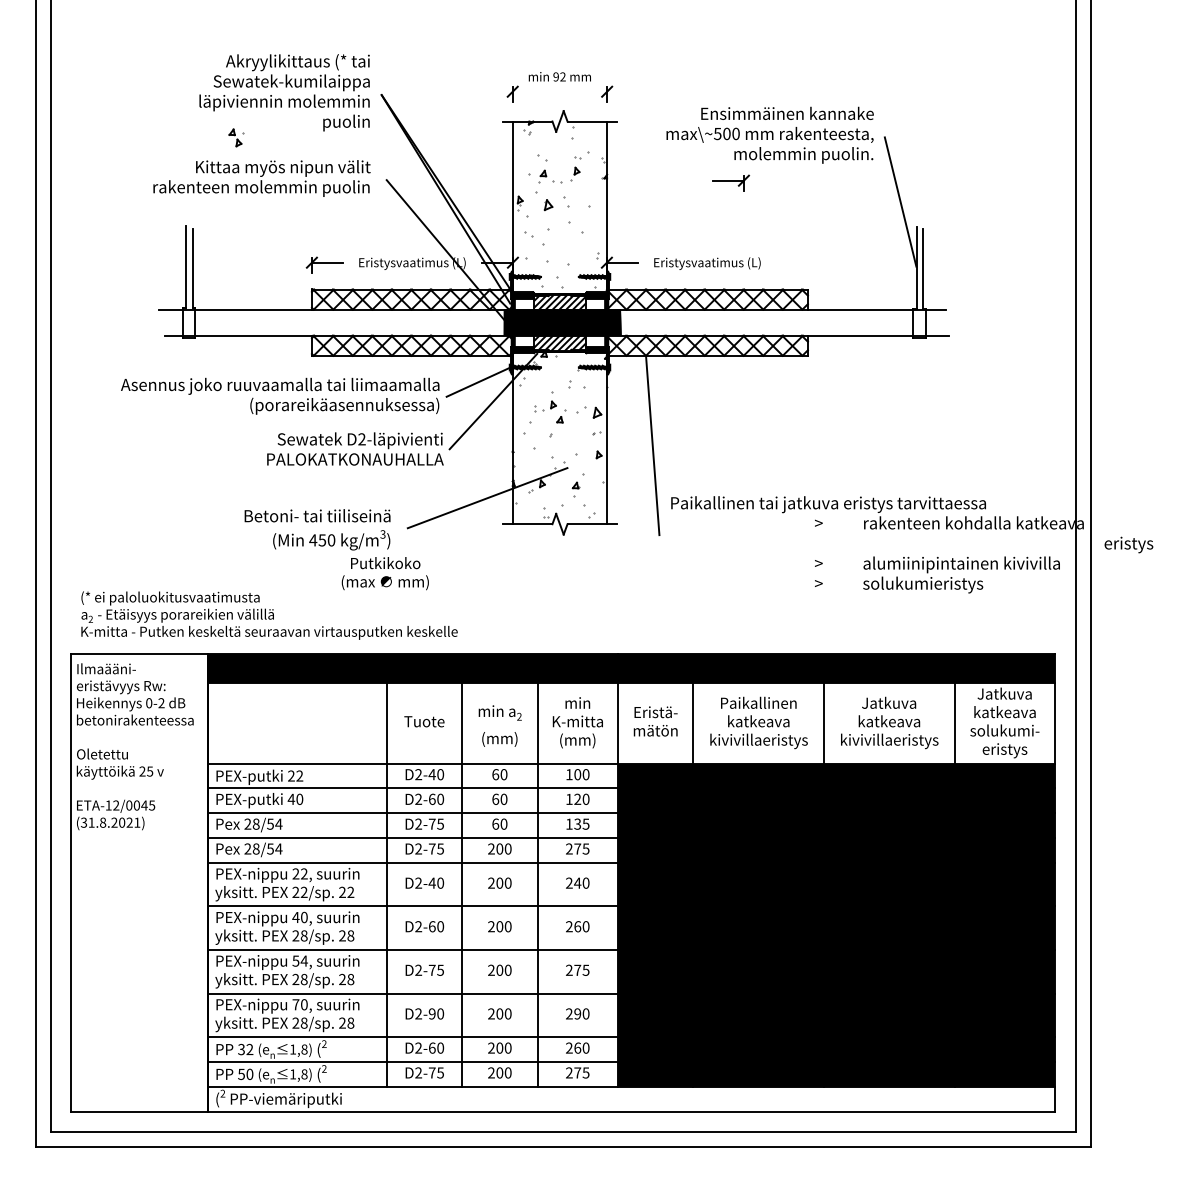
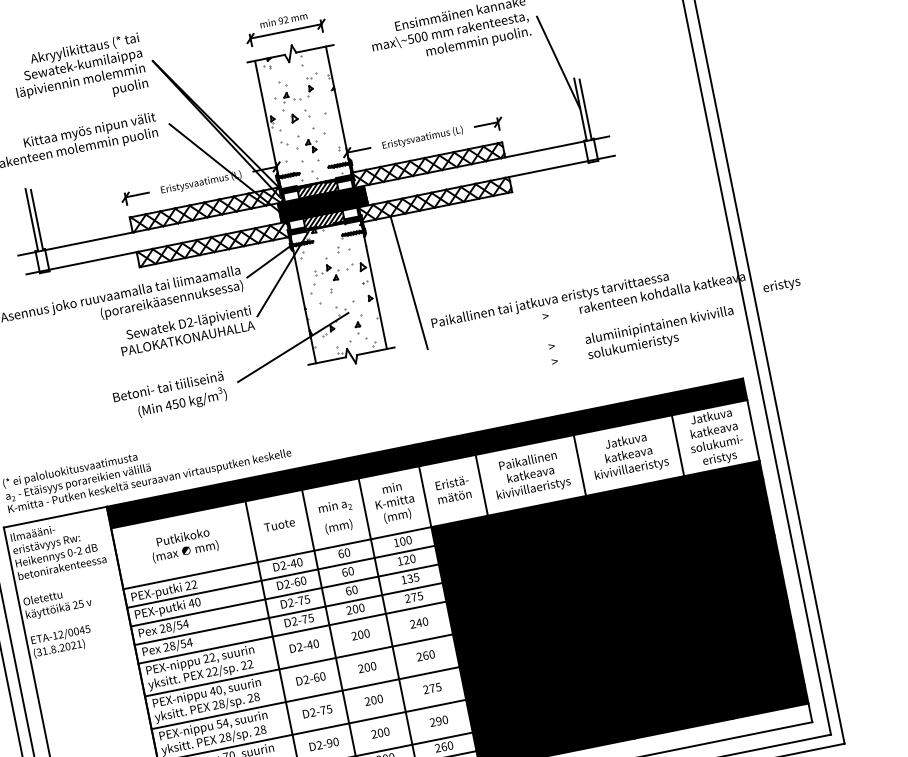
line: (559, 91) -> (285, 31), added
part: (236, 137) -> (311, 145), moved
part: (730, 182) -> (488, 125), moved
text: (384, 573) -> (183, 544), moved

